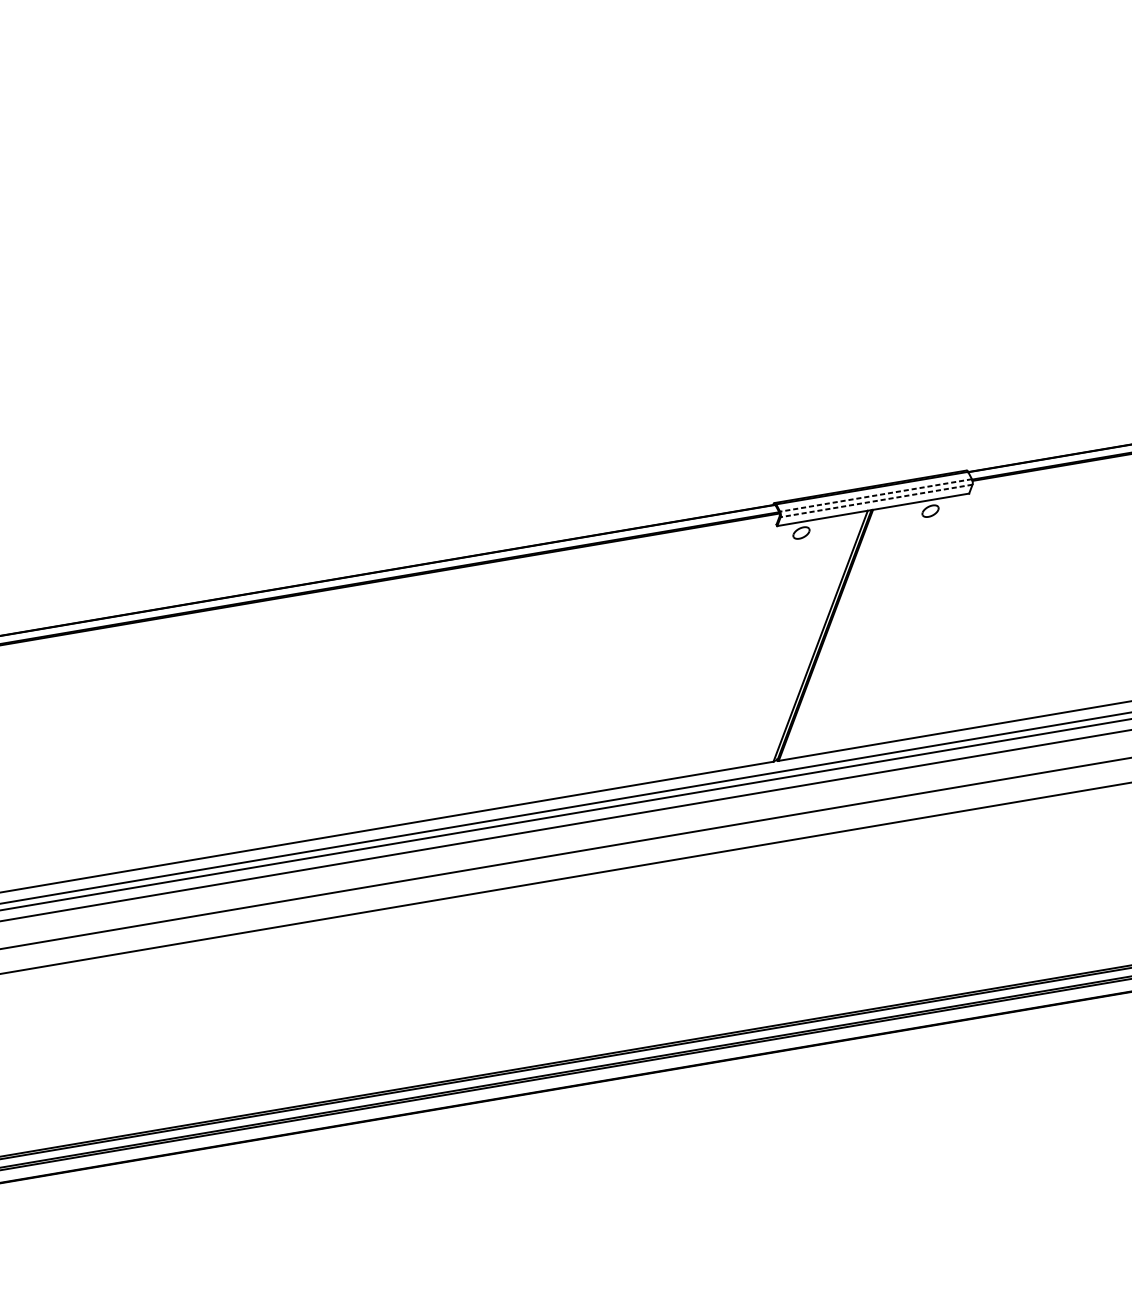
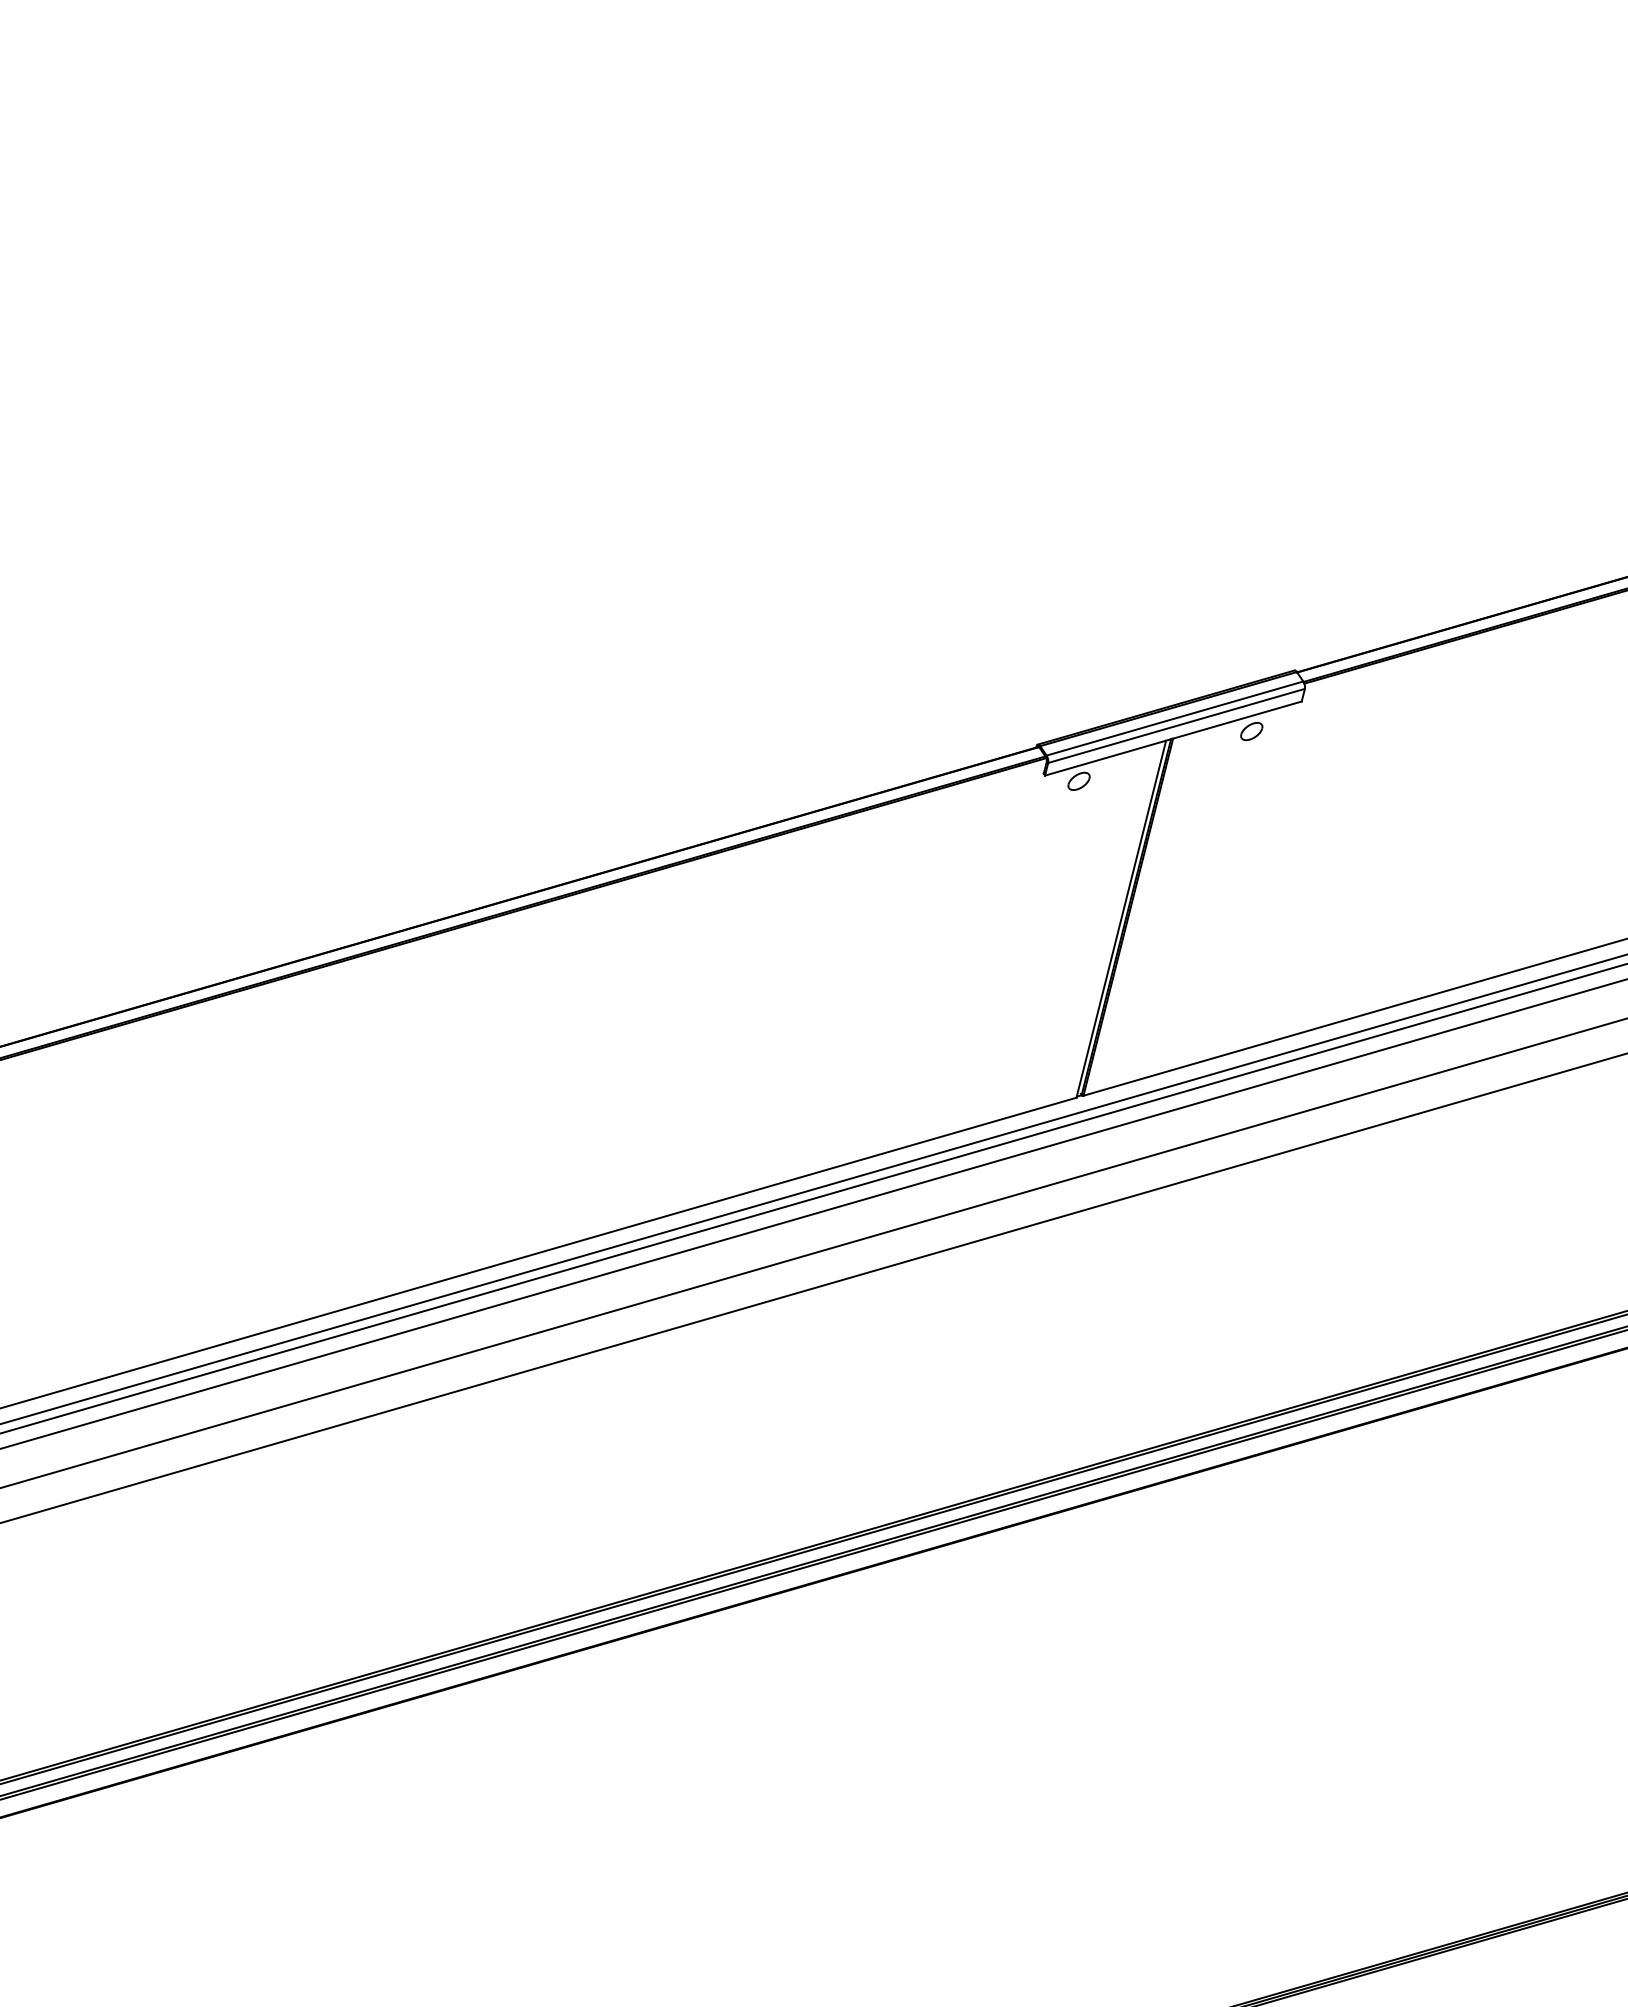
line: (875, 495) -> (1174, 718), dashed -> solid
line: (876, 500) -> (1176, 725), dashed -> solid

